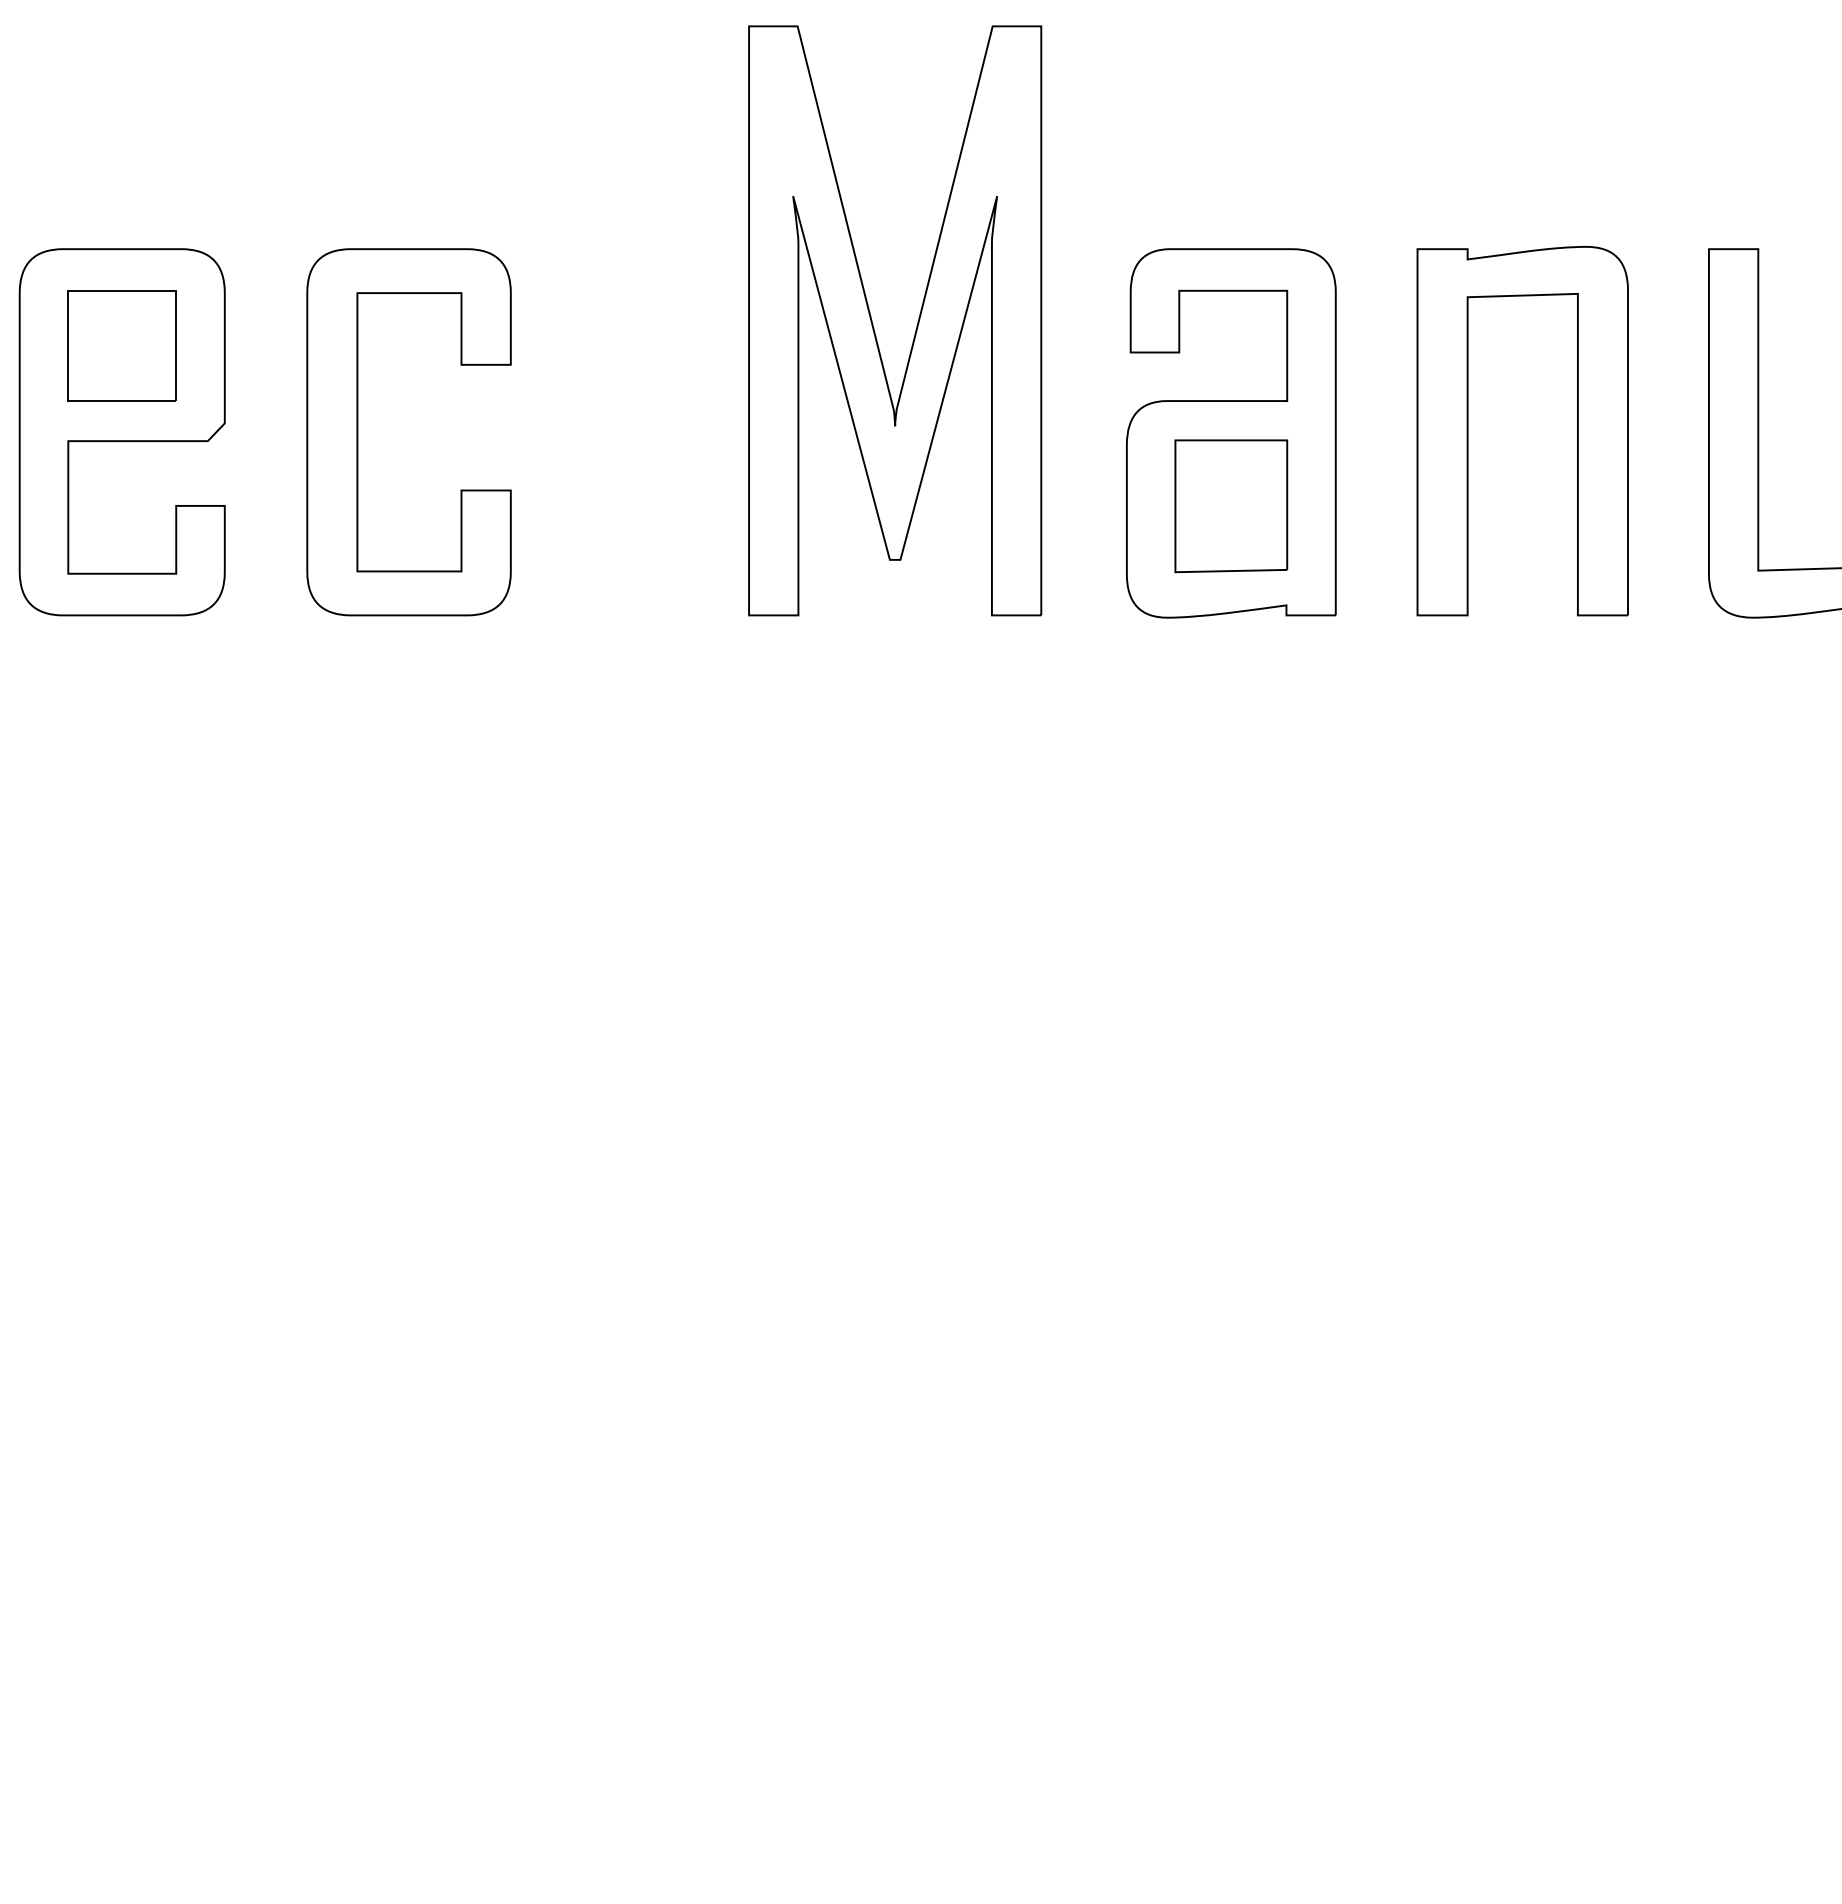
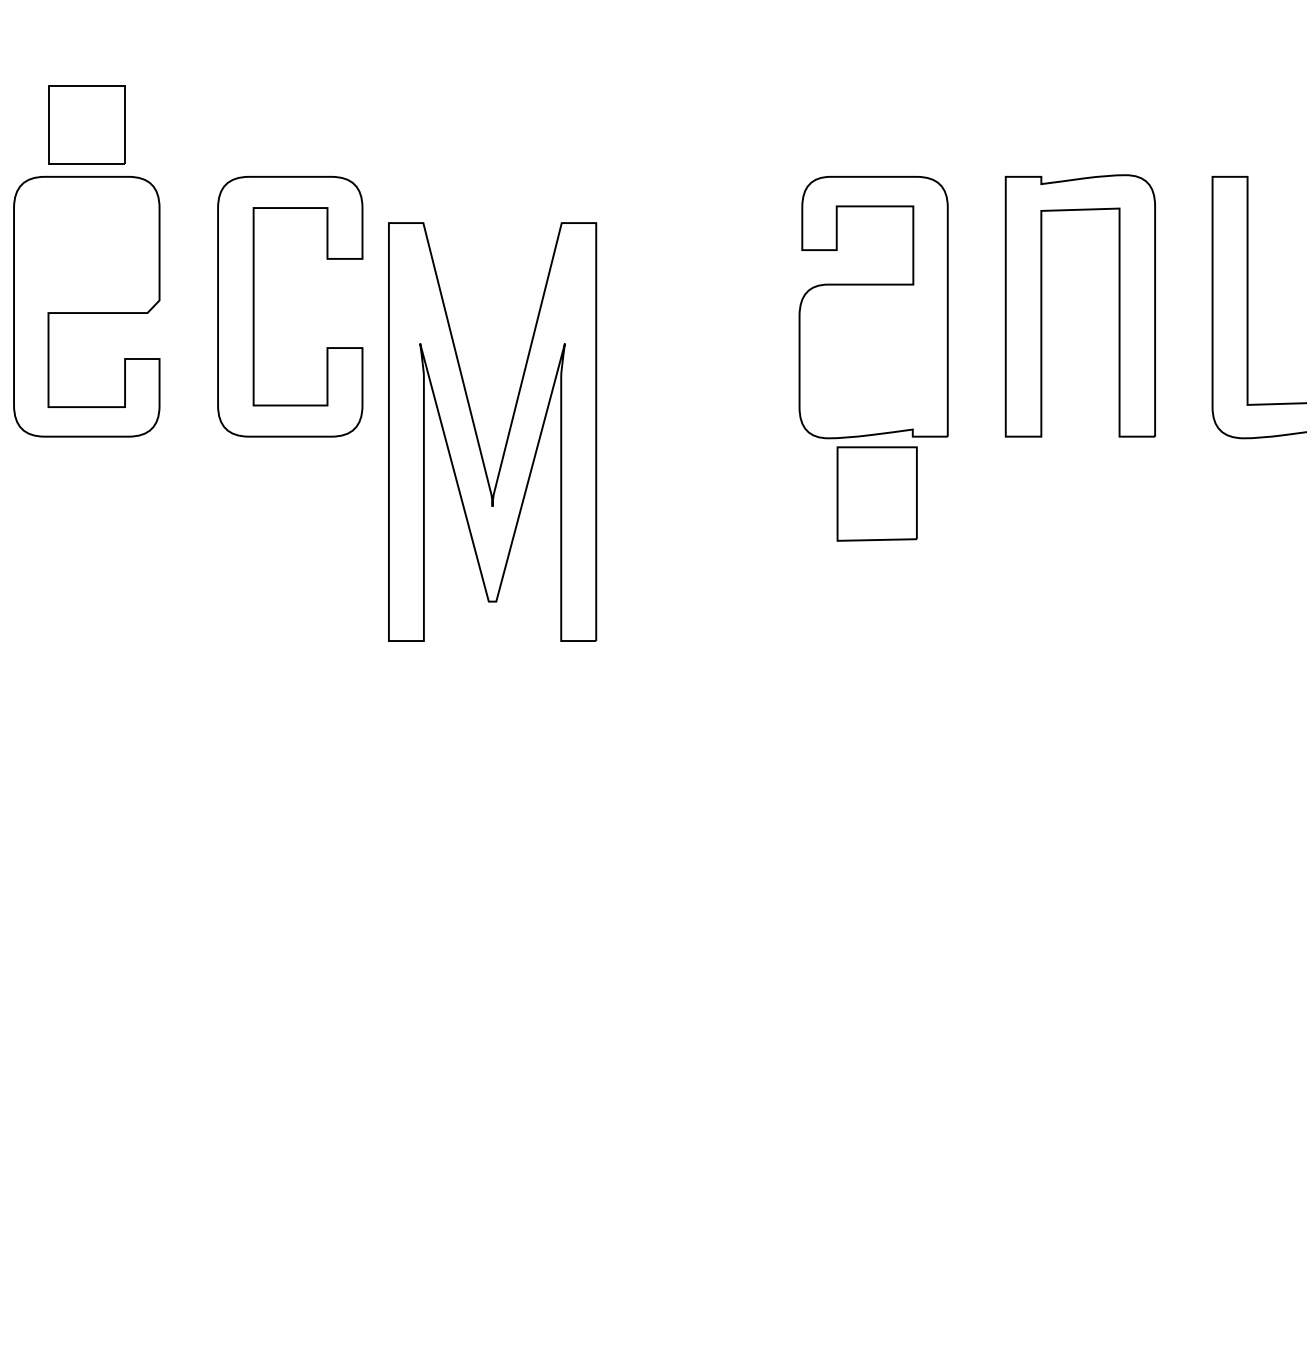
part: (916, 325) -> (507, 435), moved
part: (121, 345) -> (86, 124), moved
part: (1231, 506) -> (877, 494), moved

